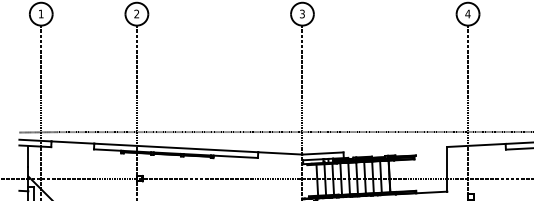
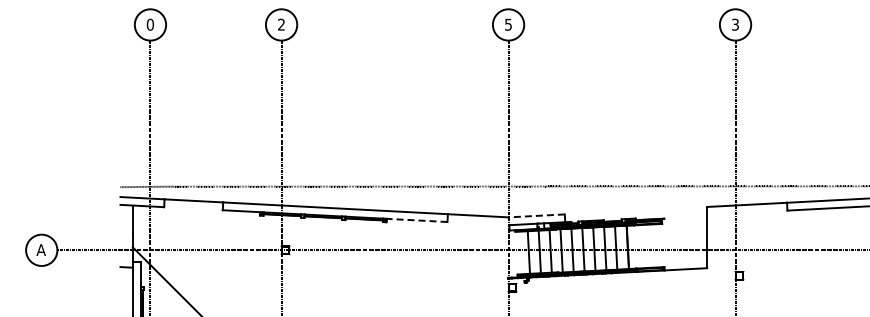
text: (40, 13) -> (149, 24), 1 -> 0
text: (302, 13) -> (508, 23), 3 -> 5
text: (468, 13) -> (735, 24), 4 -> 3
line: (322, 153) -> (536, 215), solid -> dashed
line: (235, 156) -> (416, 220), solid -> dashed

